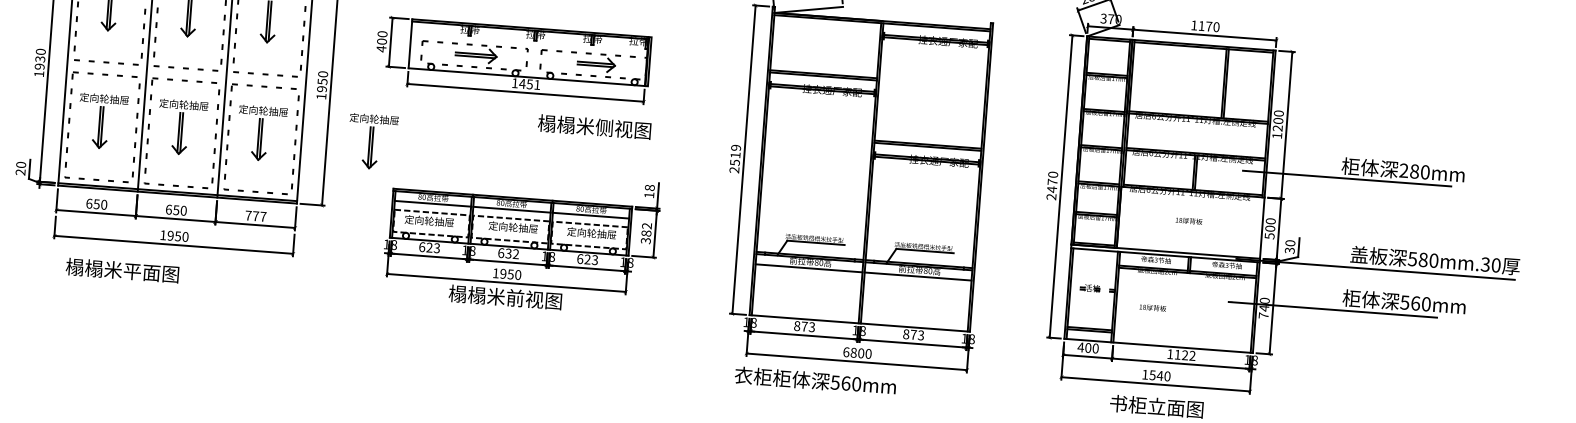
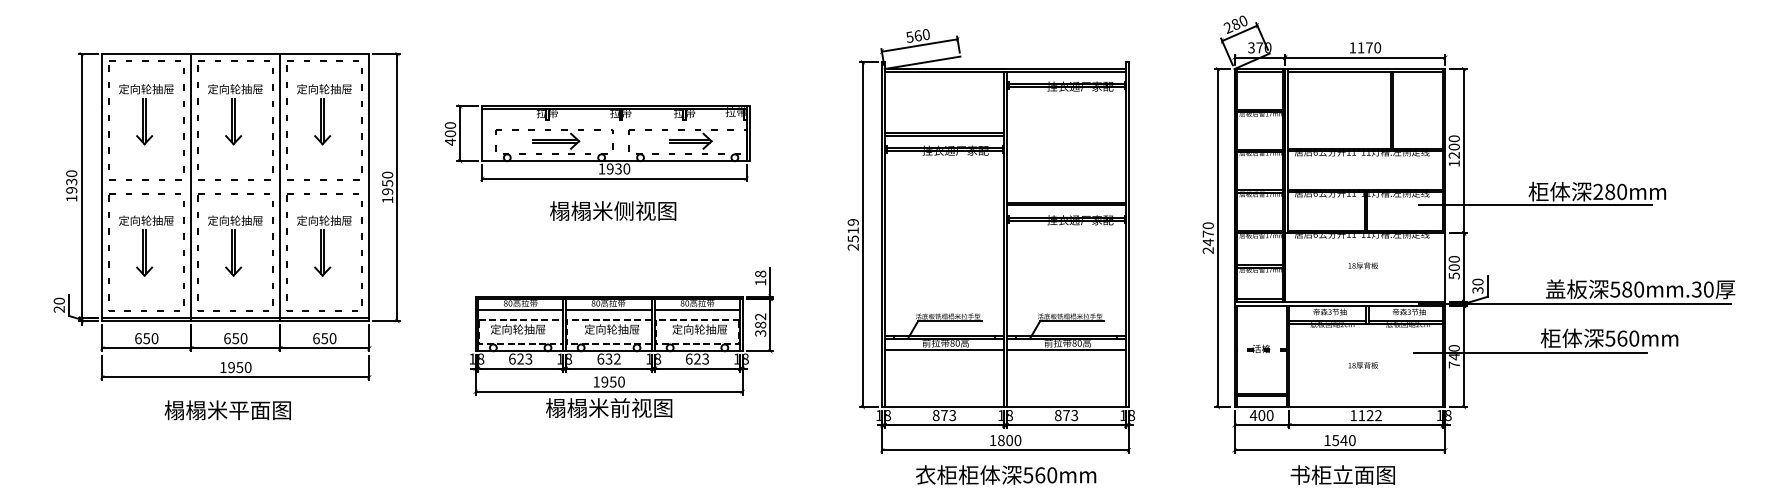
text: (529, 83) -> (618, 168), 1451 -> 1930
text: (594, 126) -> (613, 210), moved
part: (372, 141) -> (448, 245), removed
text: (255, 216) -> (324, 338), 777 -> 650
text: (122, 270) -> (227, 410), moved
text: (1152, 307) -> (1362, 365), moved
text: (845, 352) -> (992, 440), 6800 -> 1800
text: (815, 380) -> (1006, 474), moved

